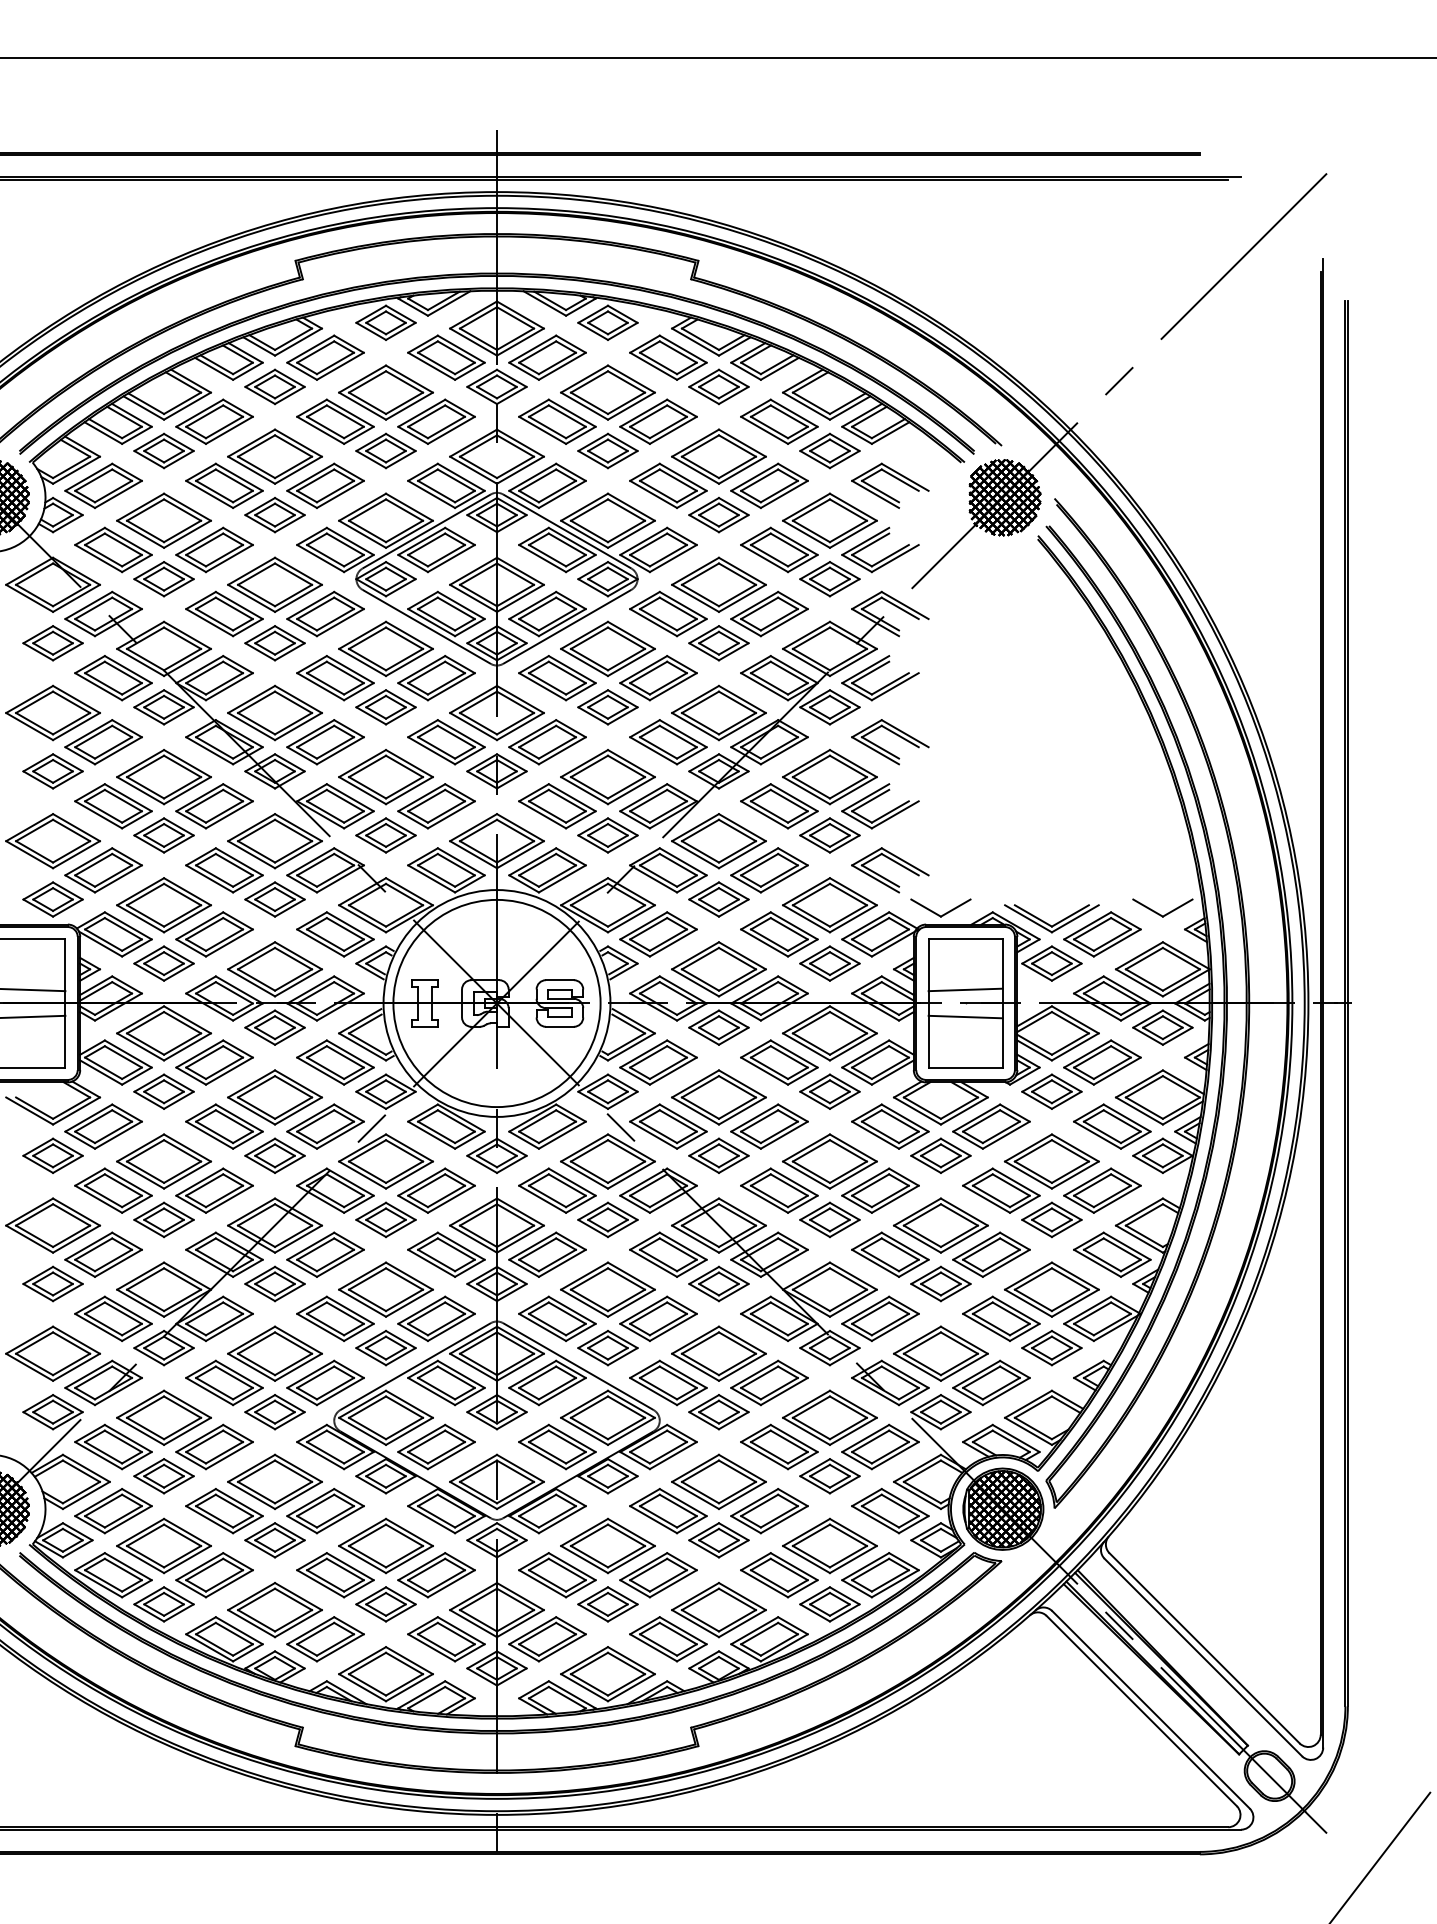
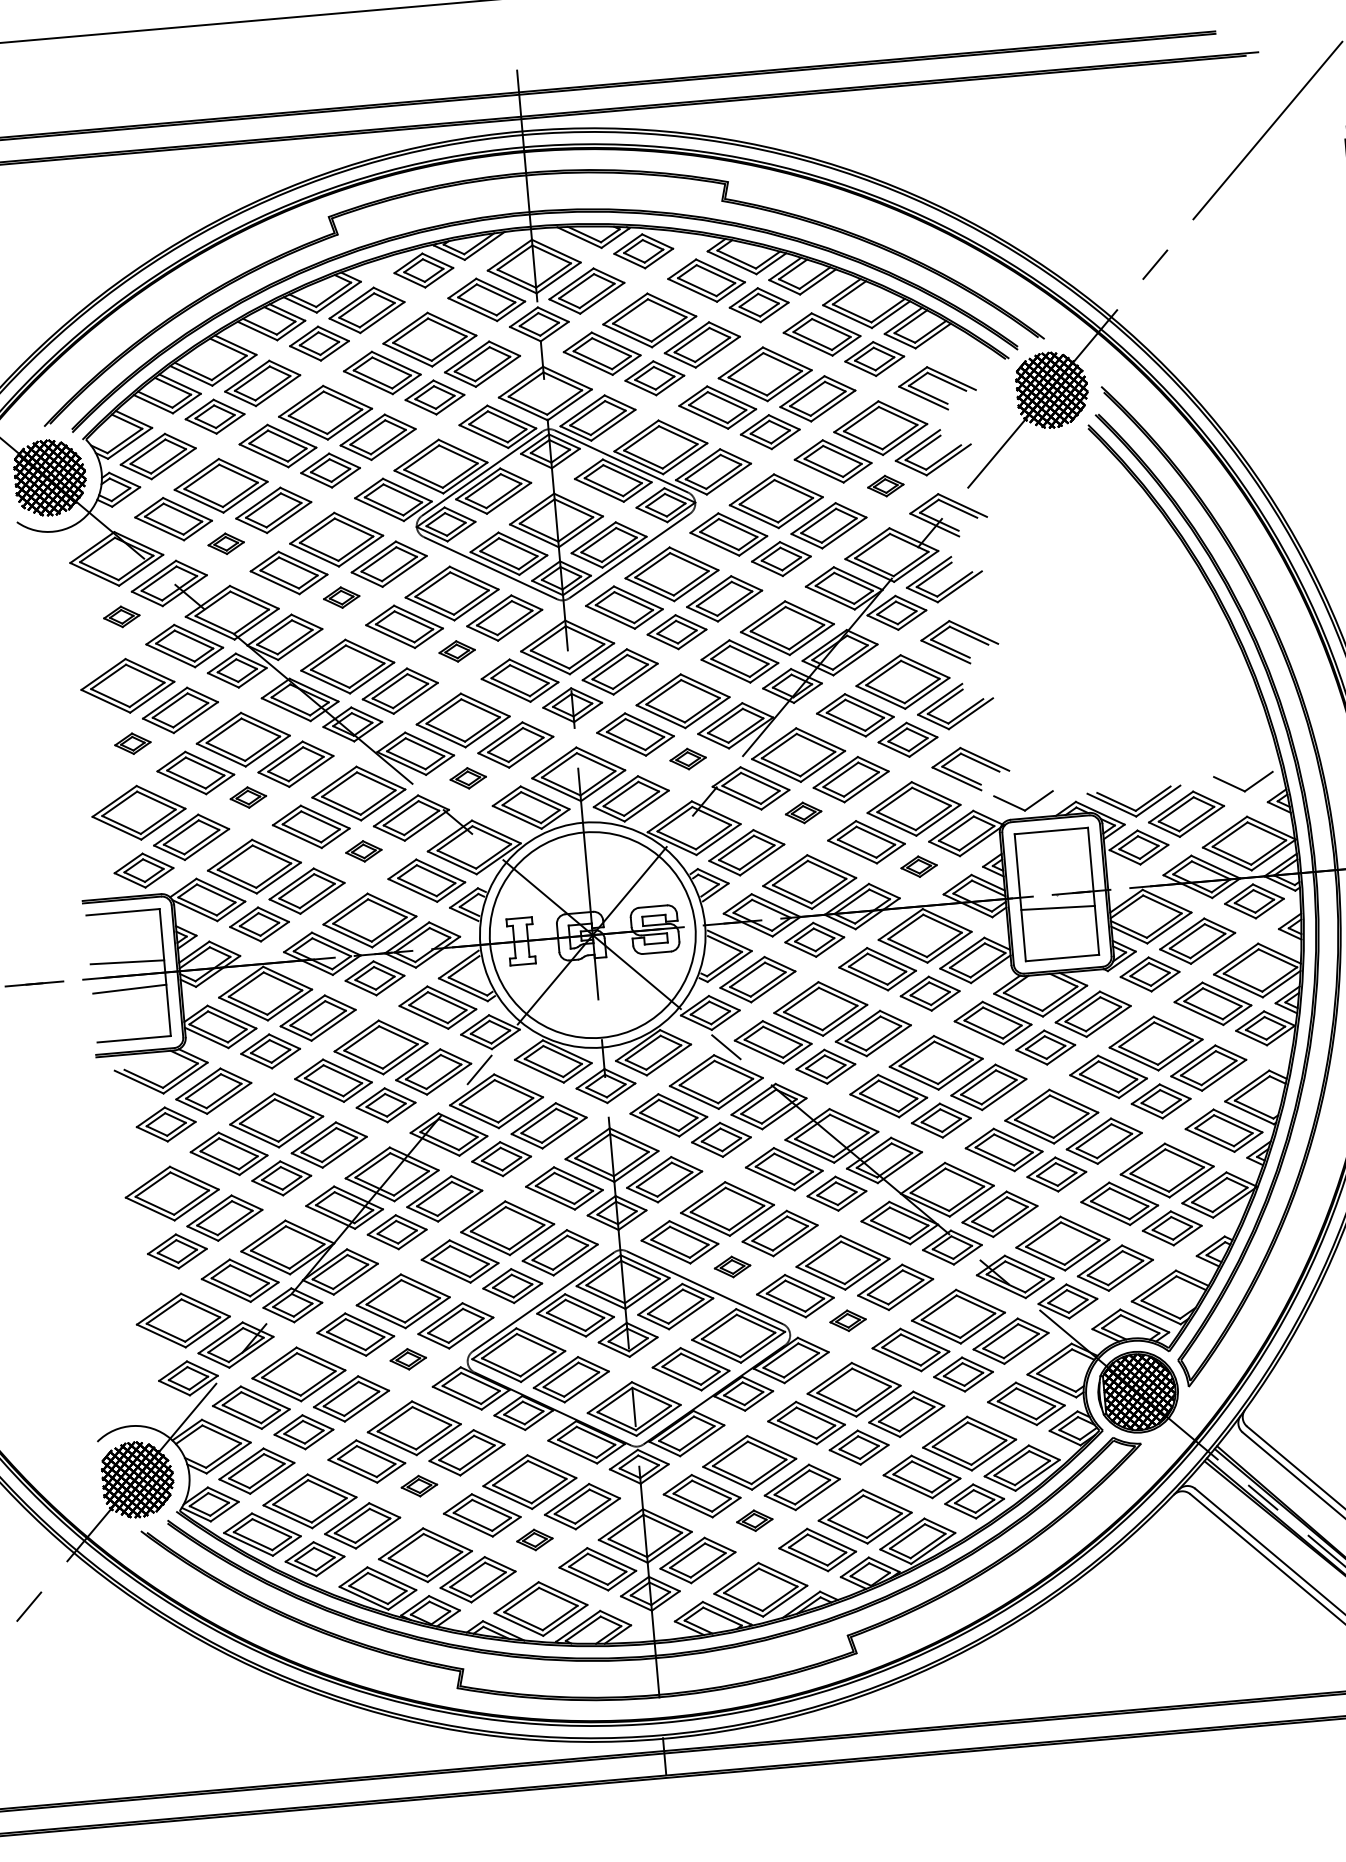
part: (163, 579) -> (225, 544), size x0.6
part: (829, 579) -> (885, 486), size x0.6
part: (52, 643) -> (121, 617), size x0.6
part: (274, 643) -> (341, 597), size x0.6
part: (385, 707) -> (456, 651), size x0.6
part: (52, 771) -> (132, 743), size x0.6
part: (163, 835) -> (247, 797), size x0.6
part: (385, 835) -> (467, 778), size x0.6
part: (607, 835) -> (687, 759), size x0.6
part: (274, 899) -> (363, 851), size x0.6
part: (718, 899) -> (803, 812), size x0.6
part: (829, 963) -> (918, 866), size x0.6
line: (965, 989) -> (1055, 880), removed
part: (607, 1348) -> (732, 1267), size x0.6
part: (274, 1412) -> (407, 1359), size x0.6
part: (718, 1412) -> (847, 1321), size x0.6
part: (274, 1540) -> (418, 1486), size x0.6
part: (385, 1604) -> (534, 1540), size x0.6
part: (607, 1604) -> (754, 1520), size x0.6

